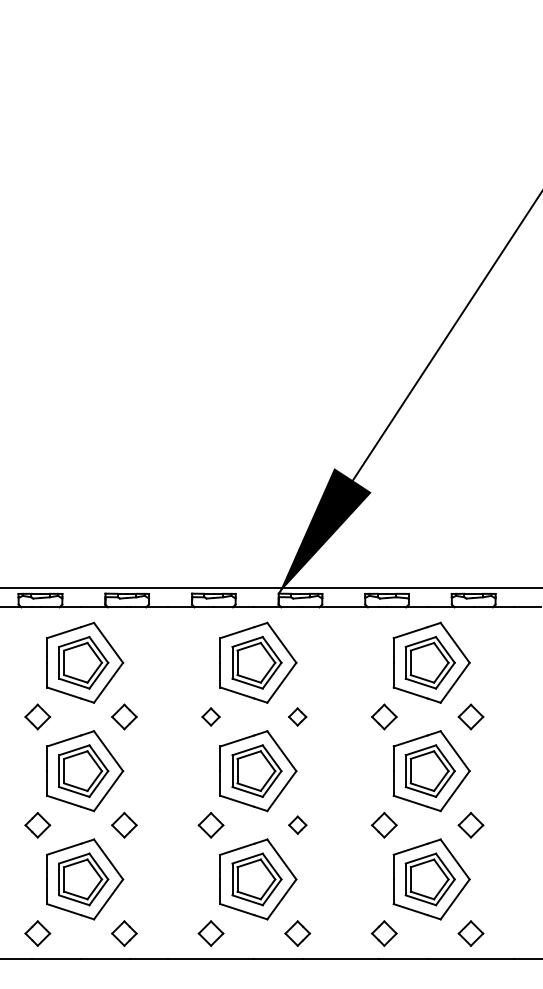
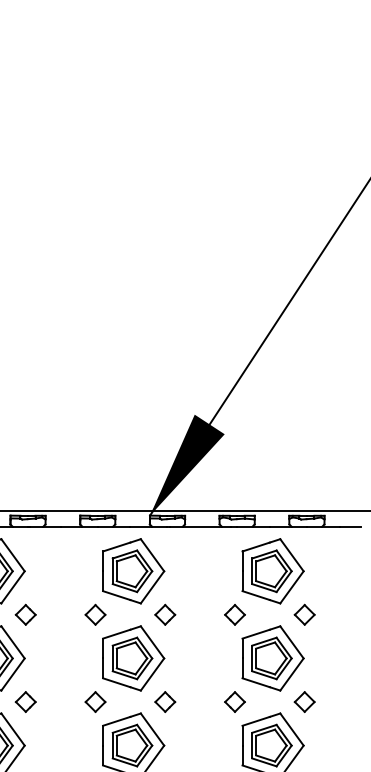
part: (210, 716) -> (95, 614), size x1.43
part: (297, 716) -> (165, 614), size x1.43
part: (297, 824) -> (165, 701), size x1.43

